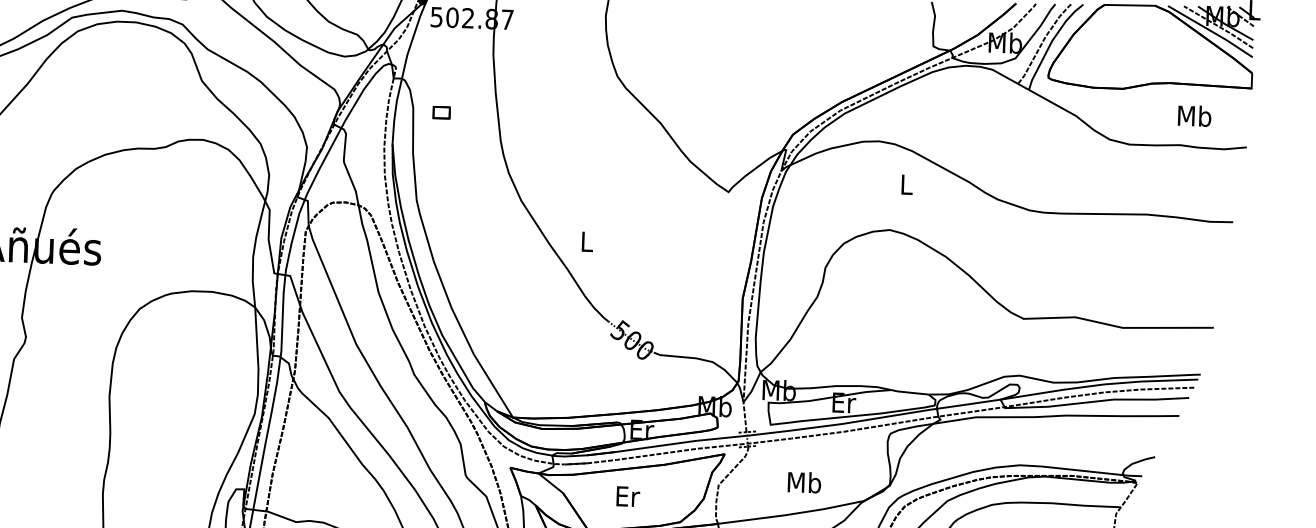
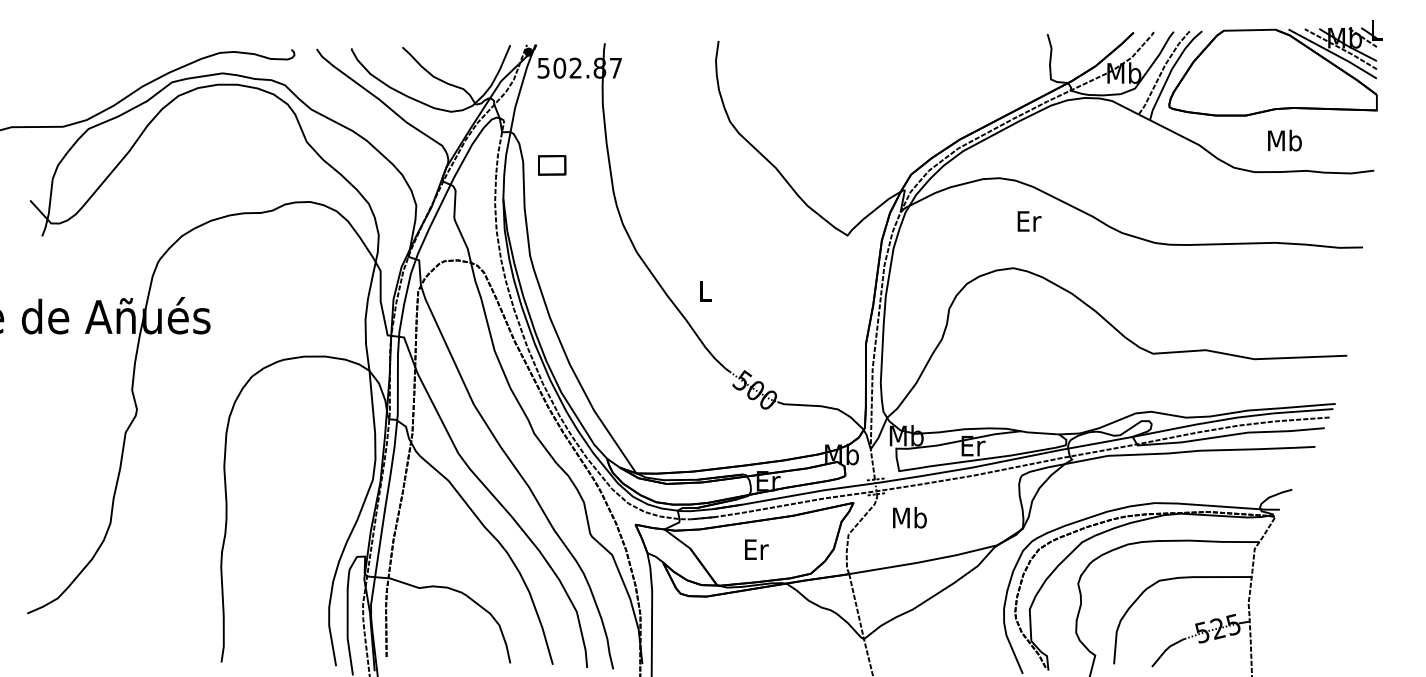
part: (441, 112) -> (552, 165), size x1.6
text: (1194, 115) -> (1284, 140), moved
text: (907, 184) -> (1029, 221), L -> Er
text: (804, 482) -> (909, 517), moved

